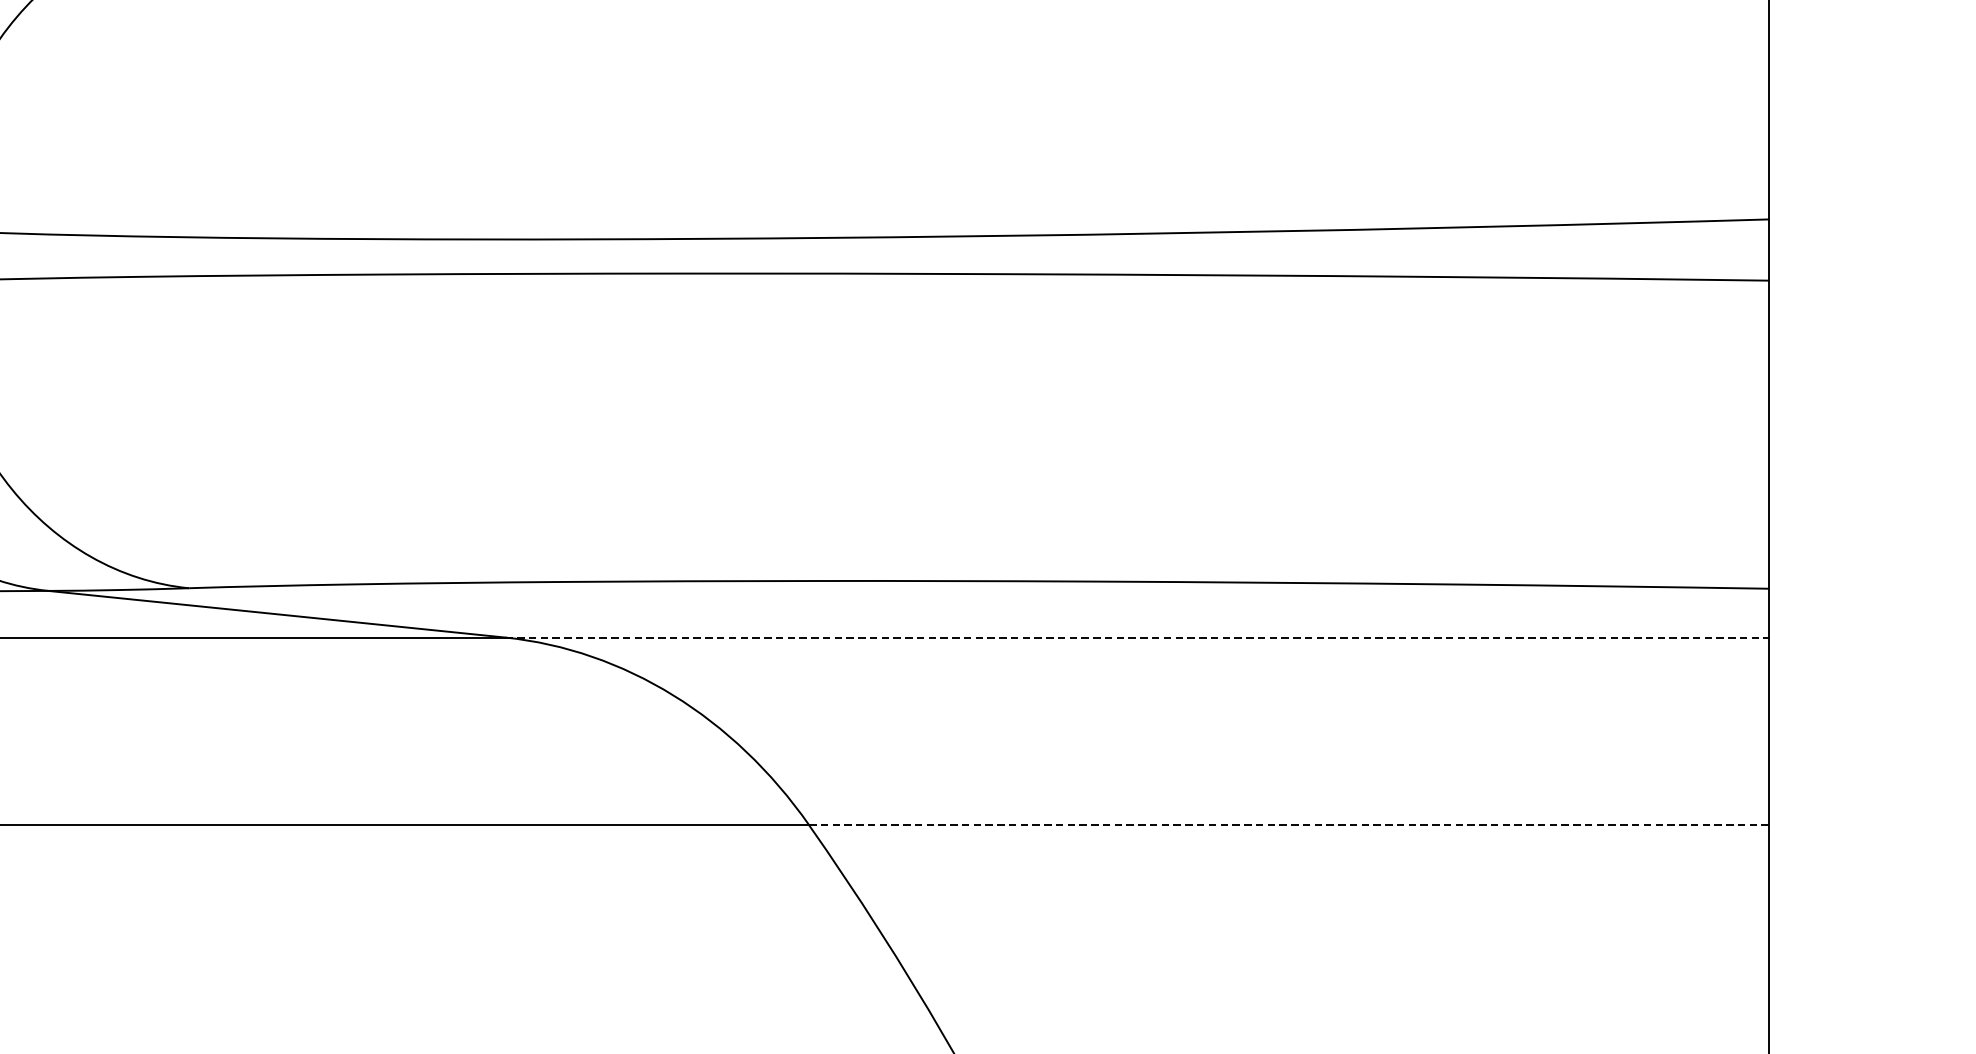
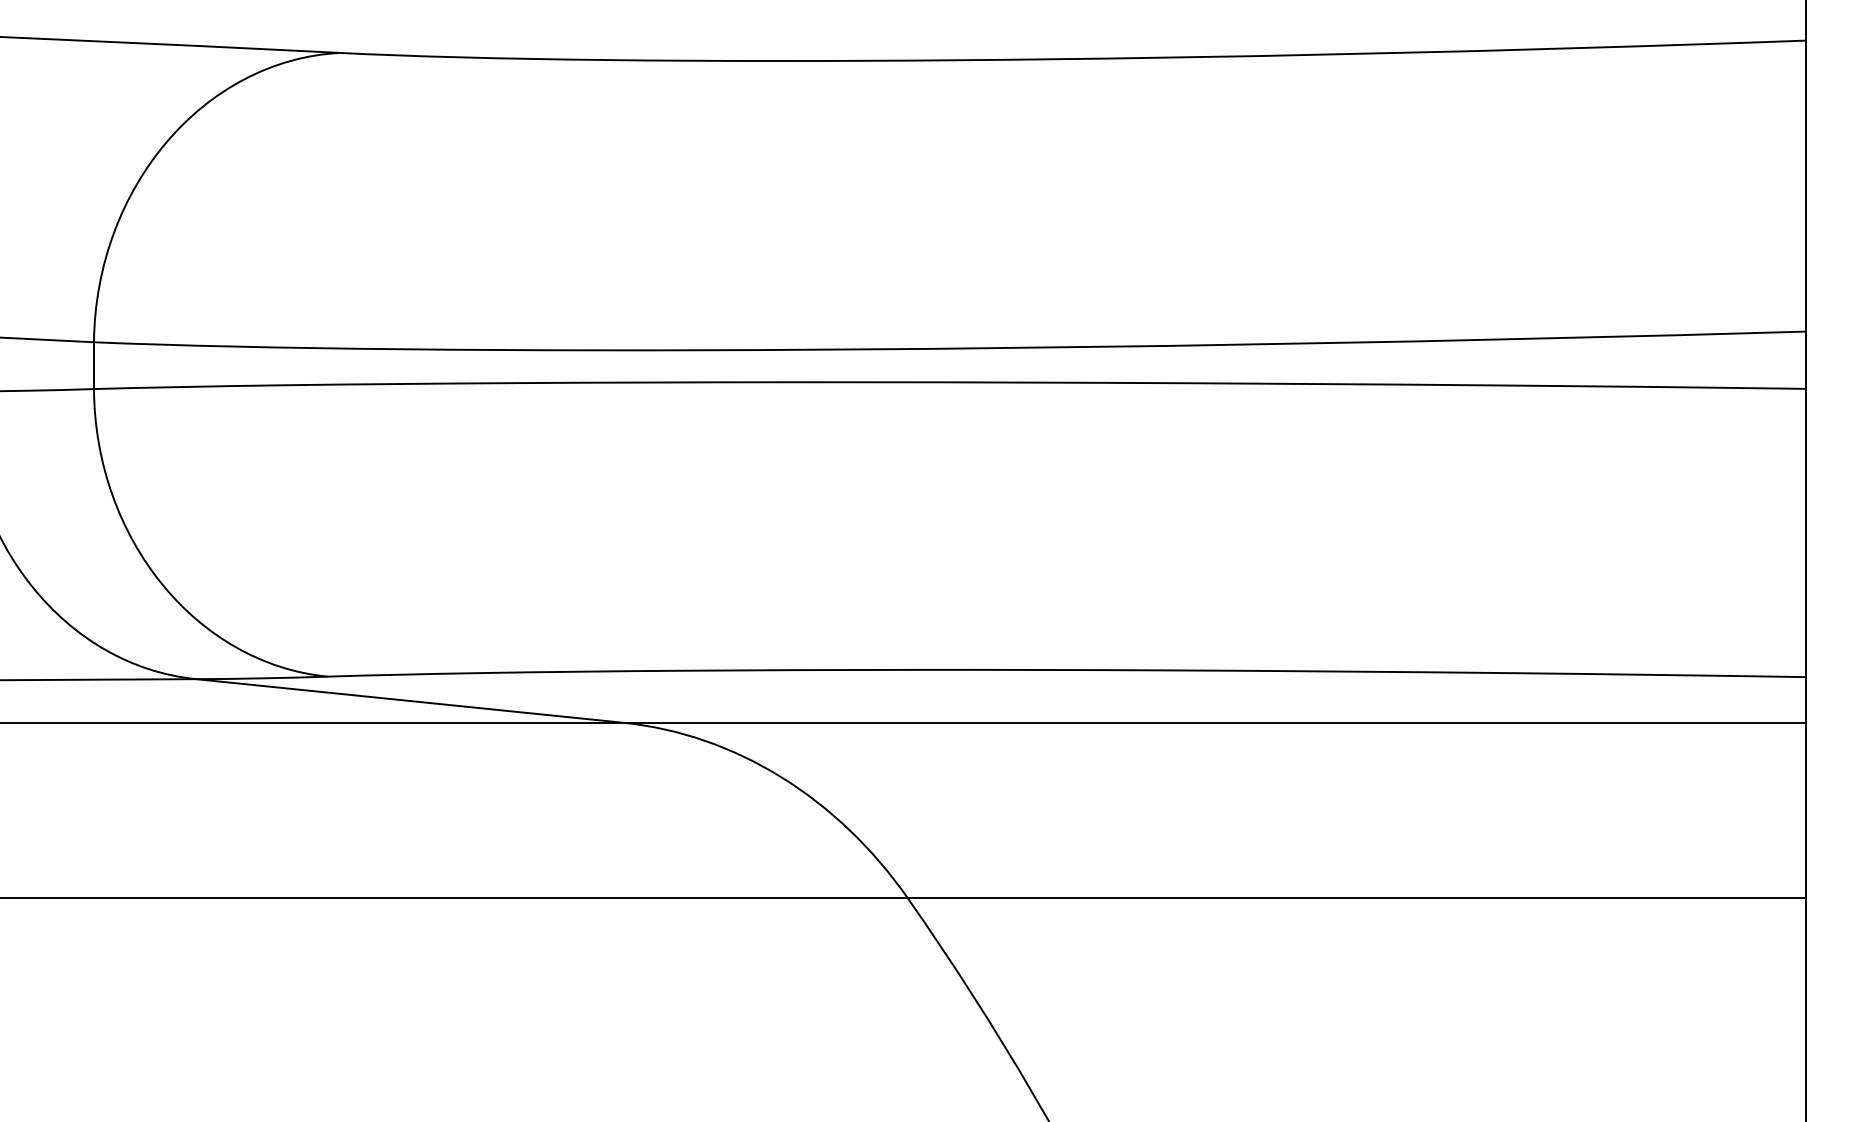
line: (1137, 637) -> (1215, 722), dashed -> solid
line: (1289, 825) -> (1357, 898), dashed -> solid

